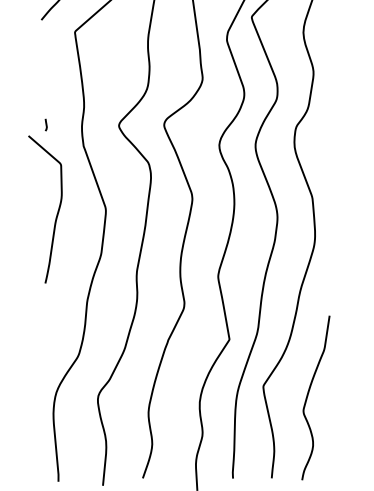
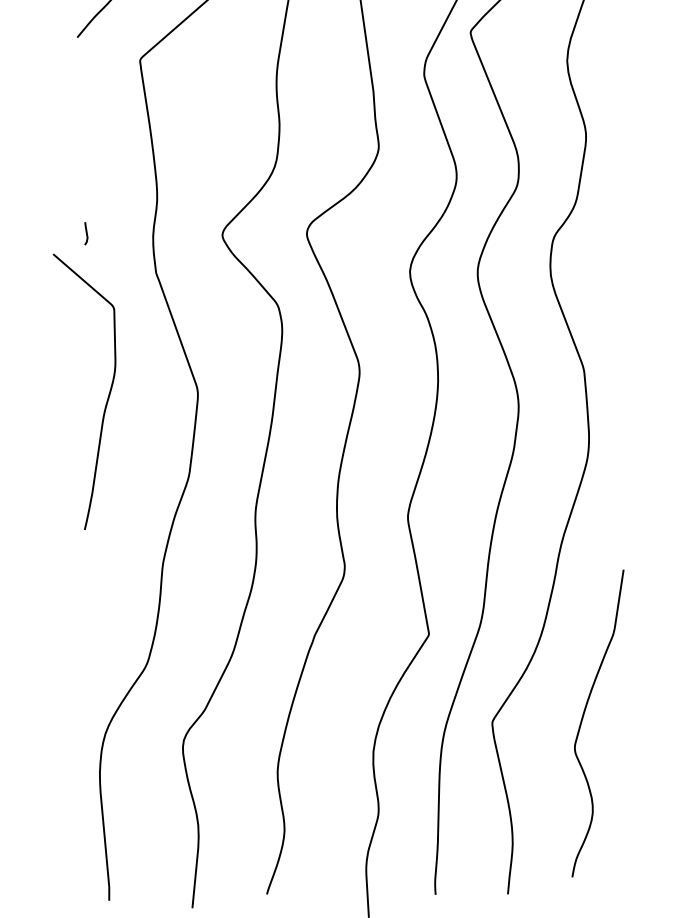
curve: (308, 396) -> (584, 720), moved

